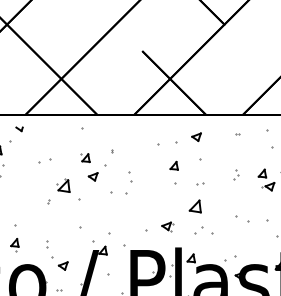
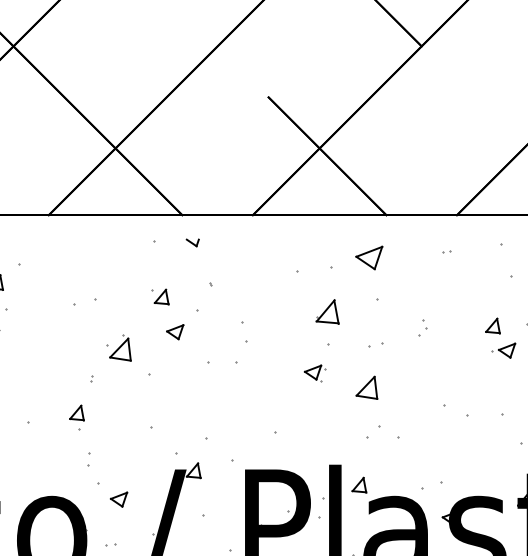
part: (19, 129) -> (192, 243), moved
part: (196, 136) -> (369, 256), size x1.6
part: (173, 165) -> (325, 310), size x1.6
part: (236, 174) -> (423, 327), moved
part: (167, 226) -> (314, 372), moved
part: (14, 245) -> (76, 417), moved

